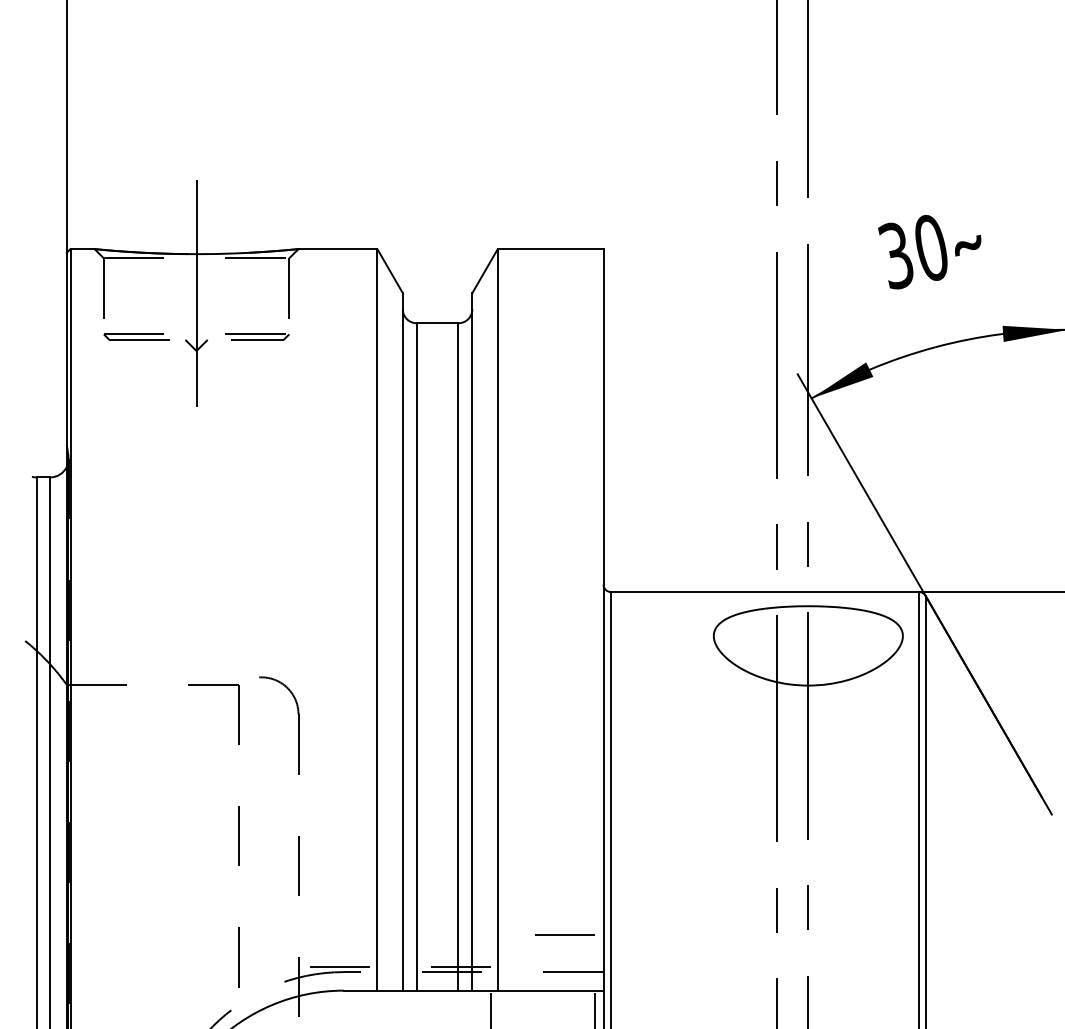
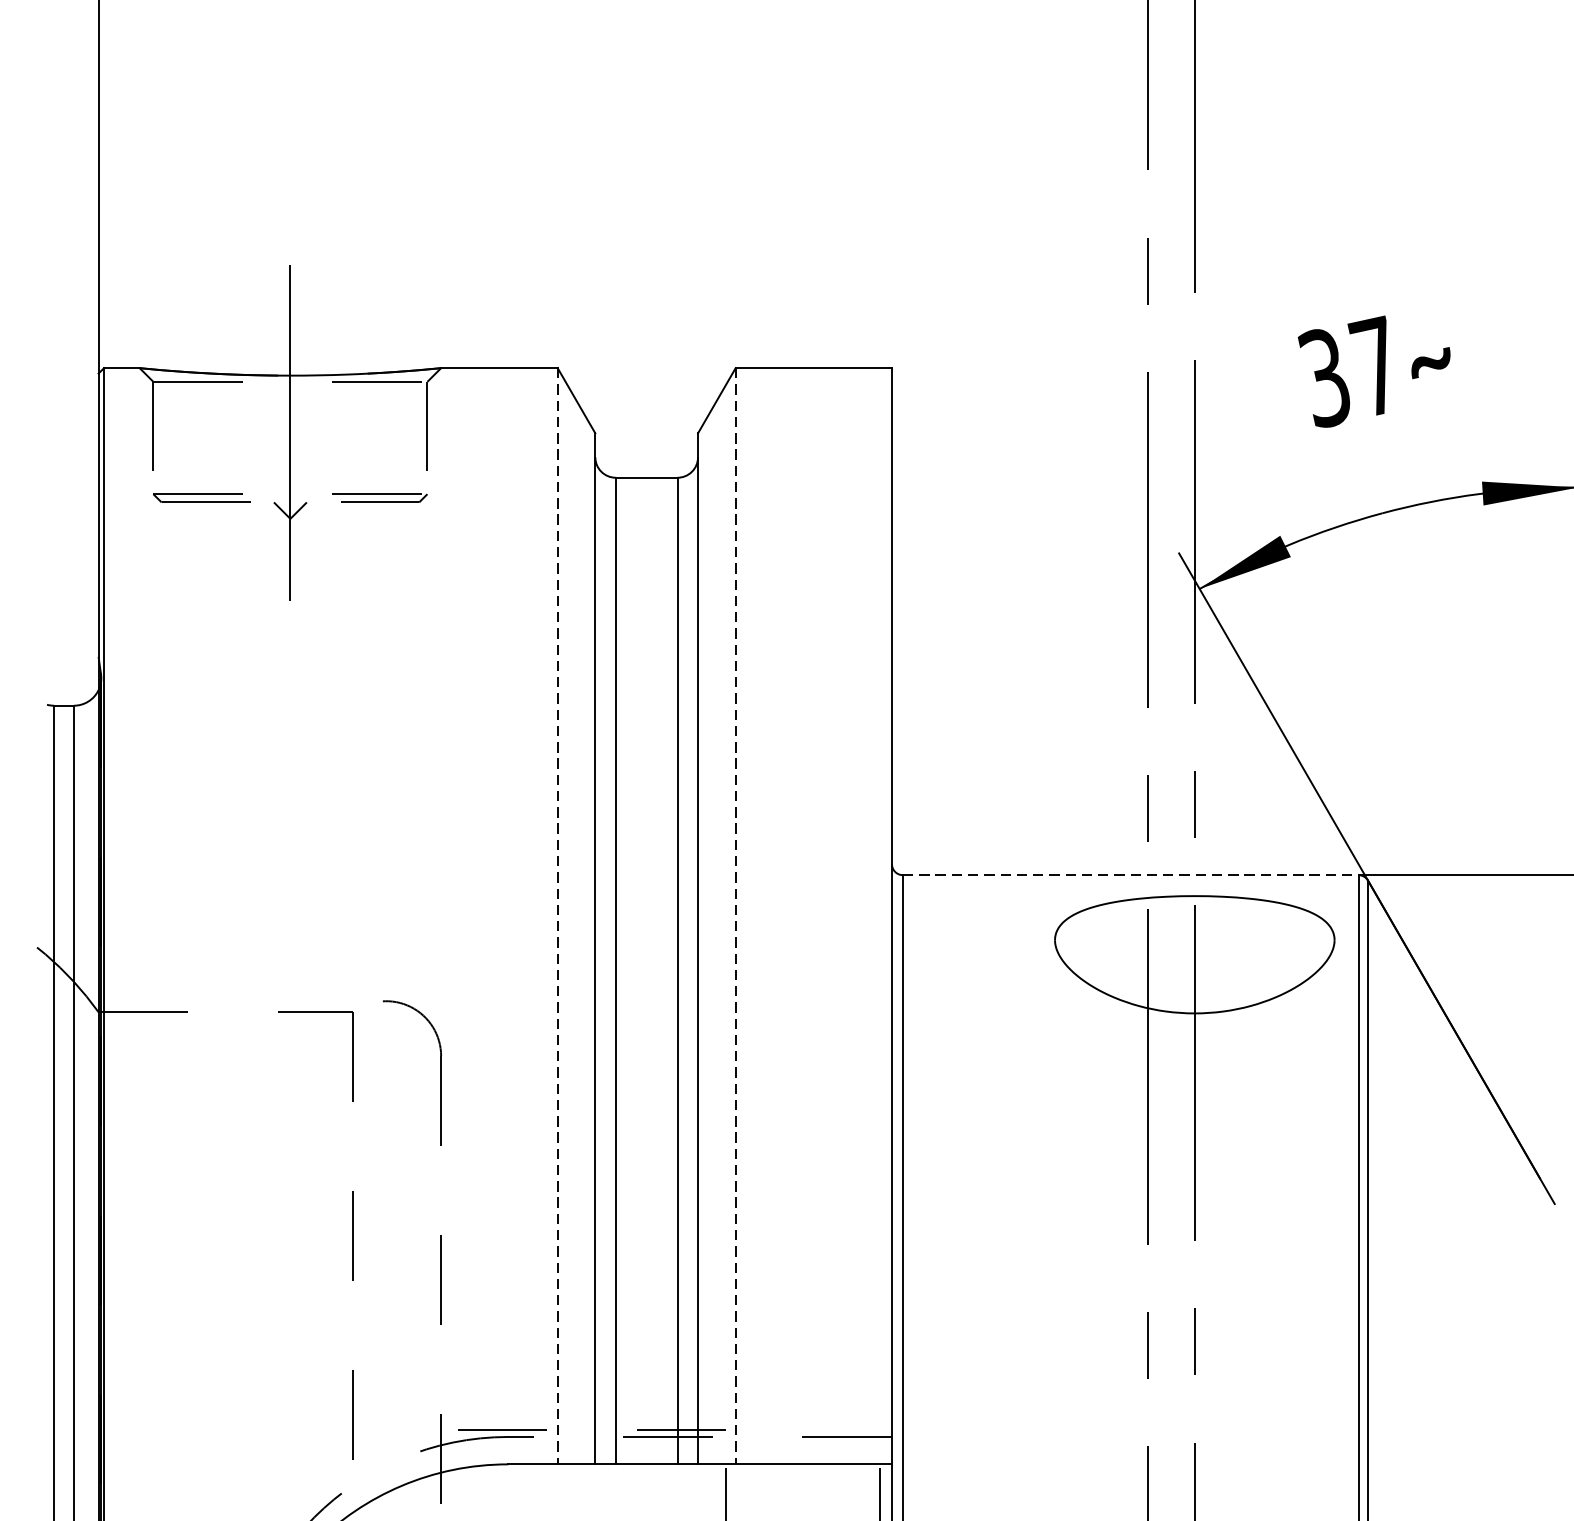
text: (929, 247) -> (1373, 365), 30 -> 37
line: (765, 592) -> (1131, 875), solid -> dashed
line: (377, 619) -> (557, 915), solid -> dashed
line: (497, 619) -> (735, 915), solid -> dashed
line: (564, 934) -> (834, 1381), removed

